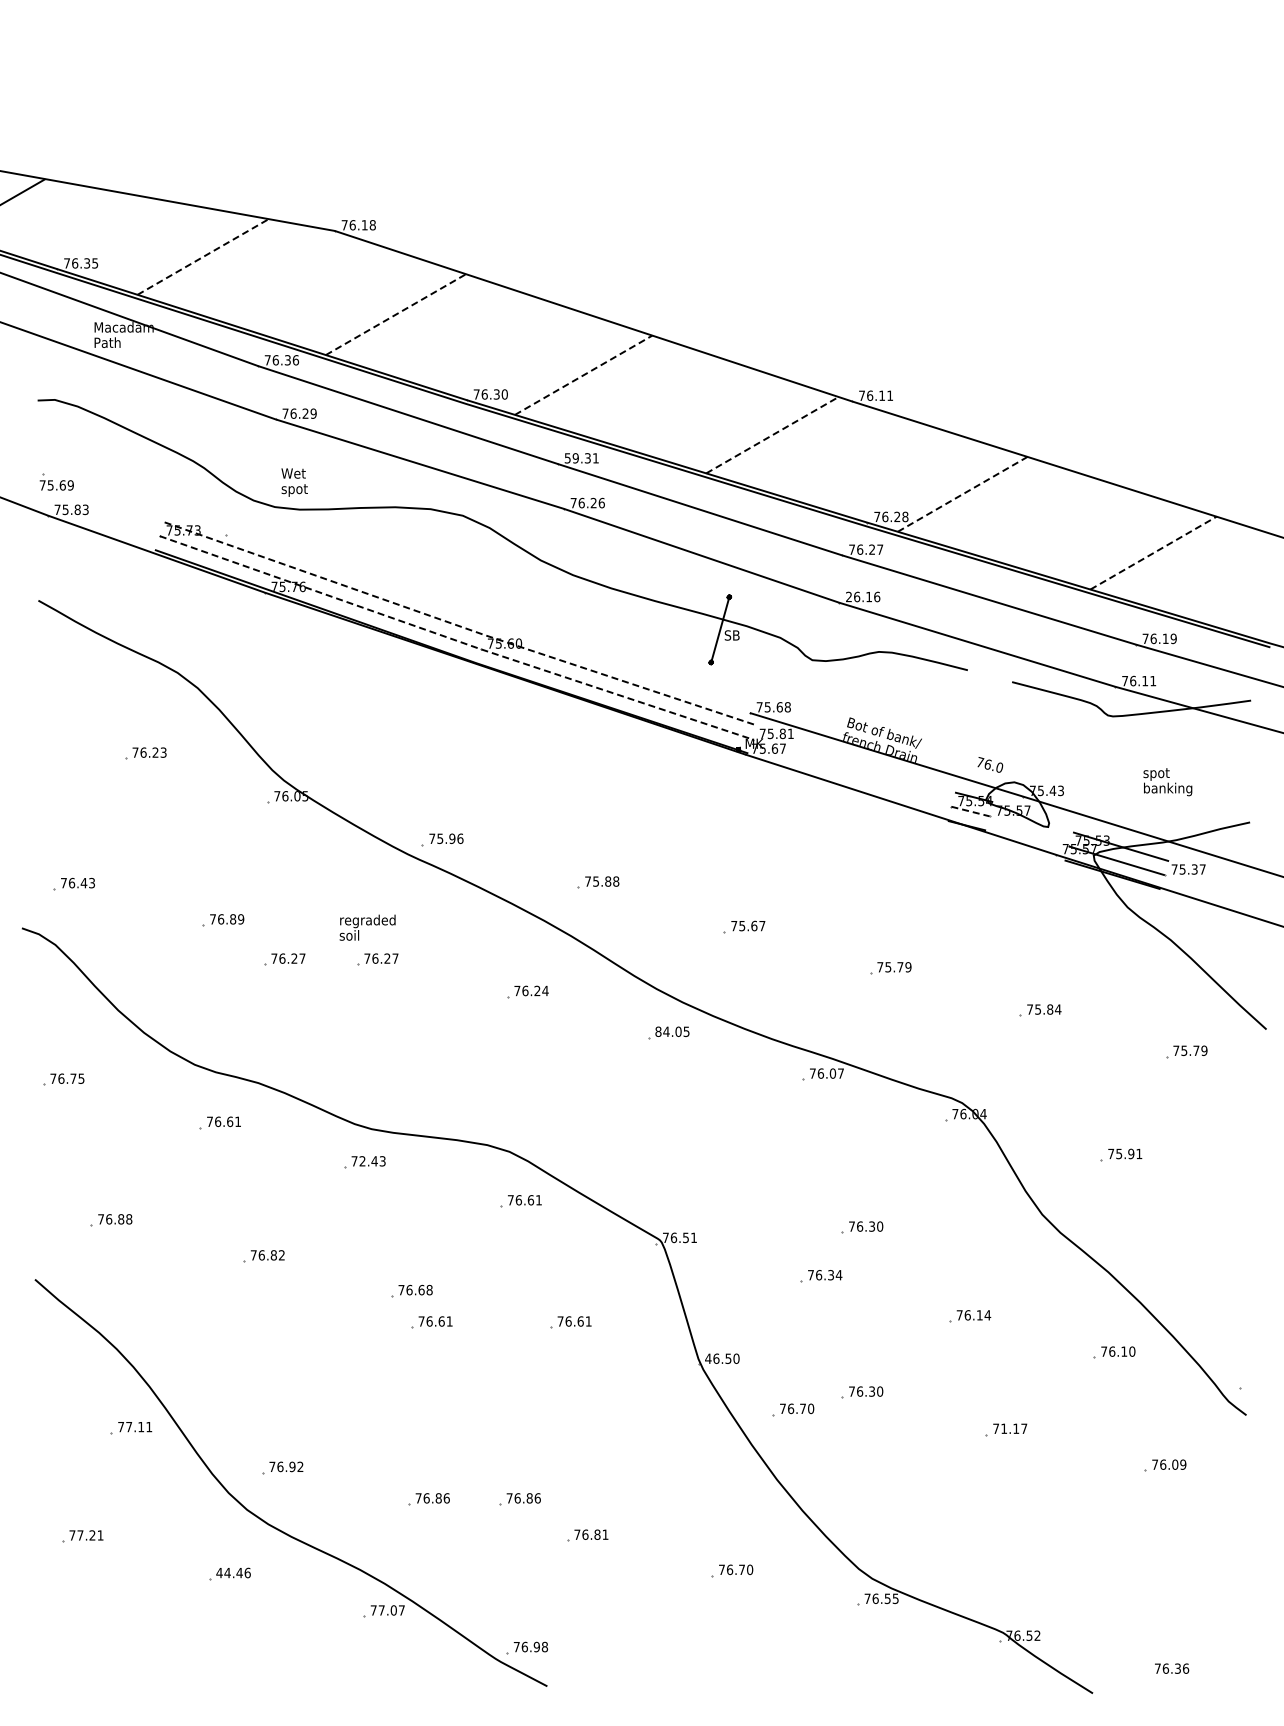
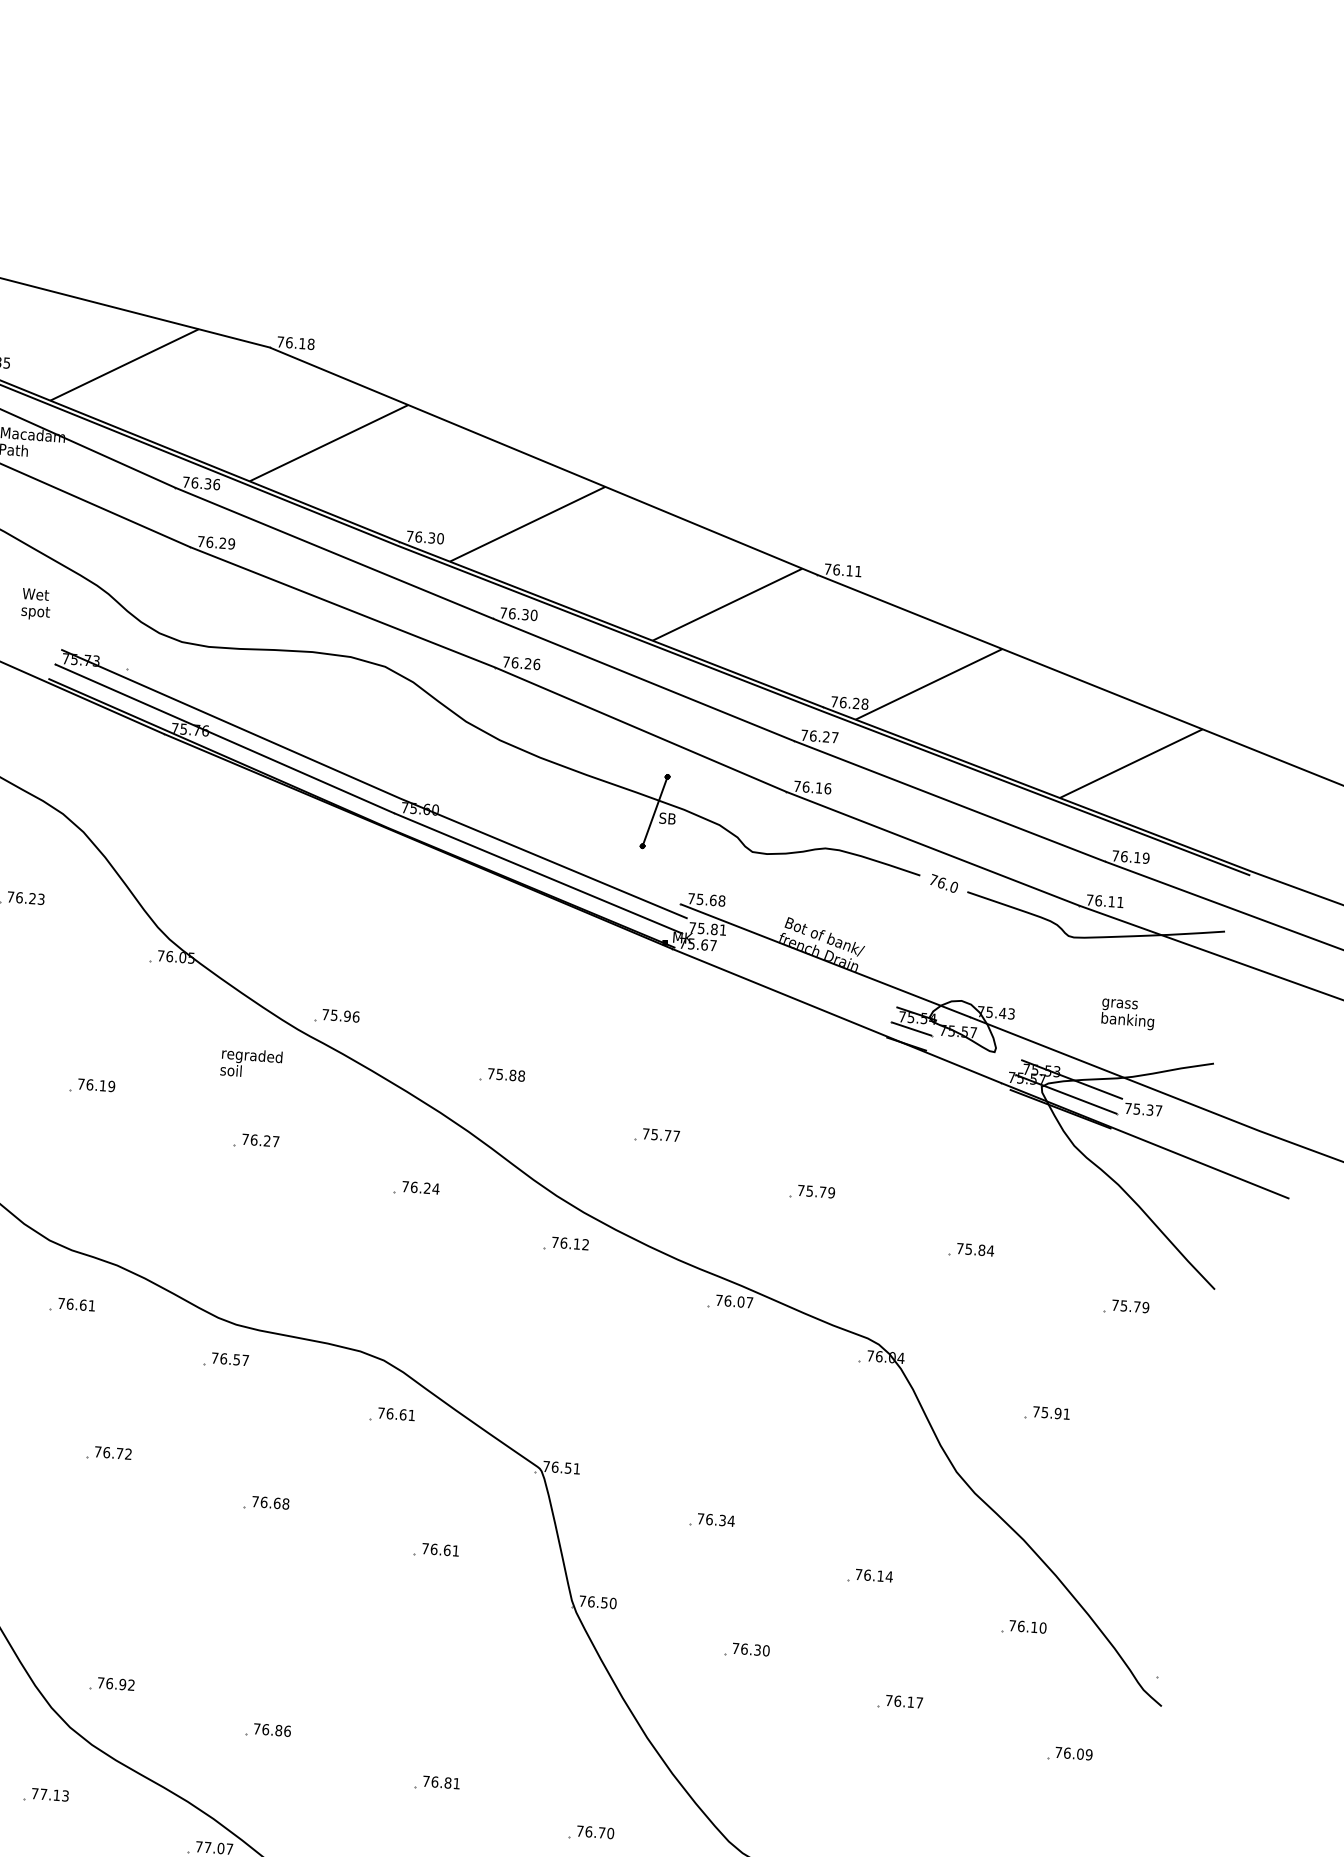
line: (203, 256) -> (124, 364), dashed -> solid
line: (395, 314) -> (328, 443), dashed -> solid
line: (584, 375) -> (528, 524), dashed -> solid
line: (772, 434) -> (727, 603), dashed -> solid
text: (581, 458) -> (518, 614), 59.31 -> 76.30
text: (294, 482) -> (36, 604), moved
line: (962, 494) -> (928, 684), dashed -> solid
line: (1153, 553) -> (1131, 764), dashed -> solid
text: (848, 596) -> (796, 785), 26.16 -> 76.16
line: (461, 626) -> (374, 786), dashed -> solid
line: (456, 640) -> (368, 801), dashed -> solid
text: (990, 764) -> (944, 883), moved
text: (1159, 774) -> (1119, 1004), spot -> grass
line: (970, 811) -> (911, 1028), dashed -> solid
text: (233, 919) -> (103, 1086), 76.89 -> 76.19
text: (754, 925) -> (668, 1135), 75.67 -> 75.77
text: (367, 927) -> (251, 1063), moved
part: (284, 959) -> (155, 1133), removed
text: (672, 1031) -> (570, 1243), 84.05 -> 76.12
text: (372, 1161) -> (234, 1359), 72.43 -> 76.57
part: (862, 1227) -> (760, 1471), removed
text: (273, 1255) -> (119, 1453), 76.82 -> 76.72
part: (431, 1322) -> (285, 1539), removed
text: (708, 1358) -> (582, 1600), 46.50 -> 76.50
part: (793, 1409) -> (670, 1663), removed
text: (1004, 1428) -> (898, 1700), 71.17 -> 76.17
part: (519, 1499) -> (366, 1738), removed
text: (233, 1572) -> (50, 1794), 44.46 -> 77.13

